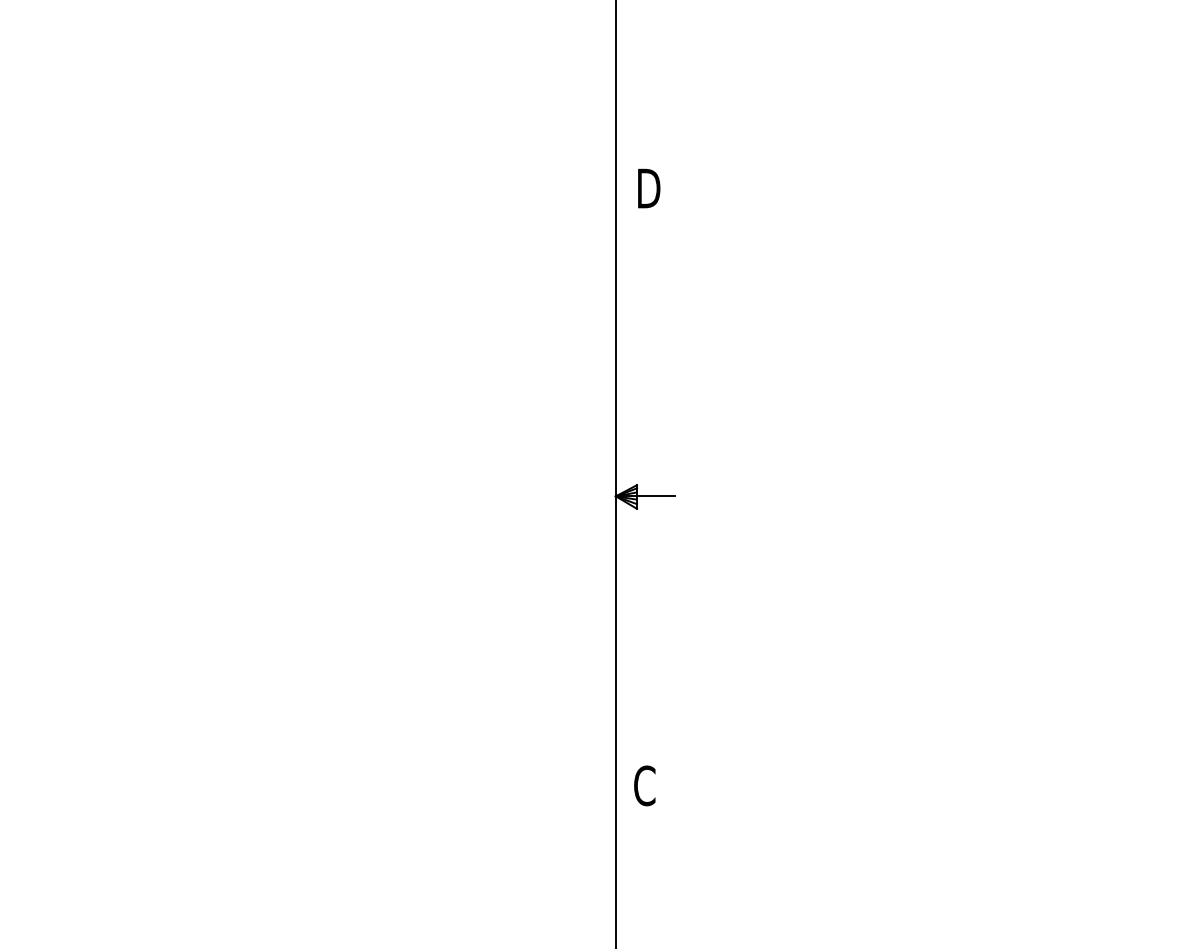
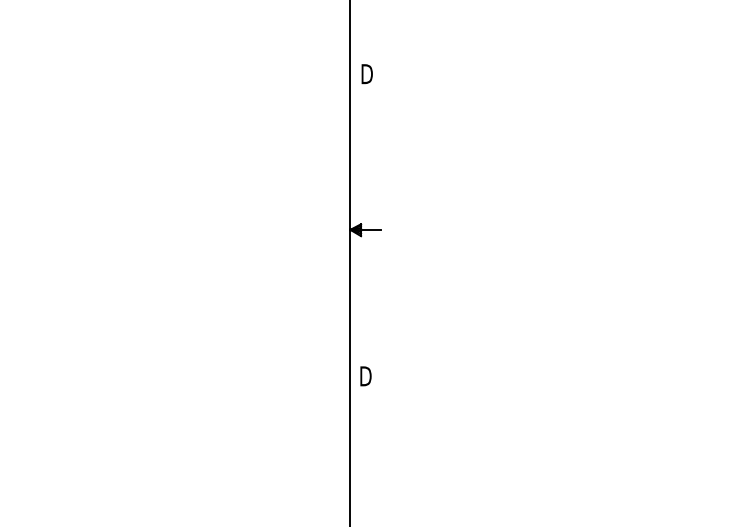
text: (645, 786) -> (365, 376), C -> D

